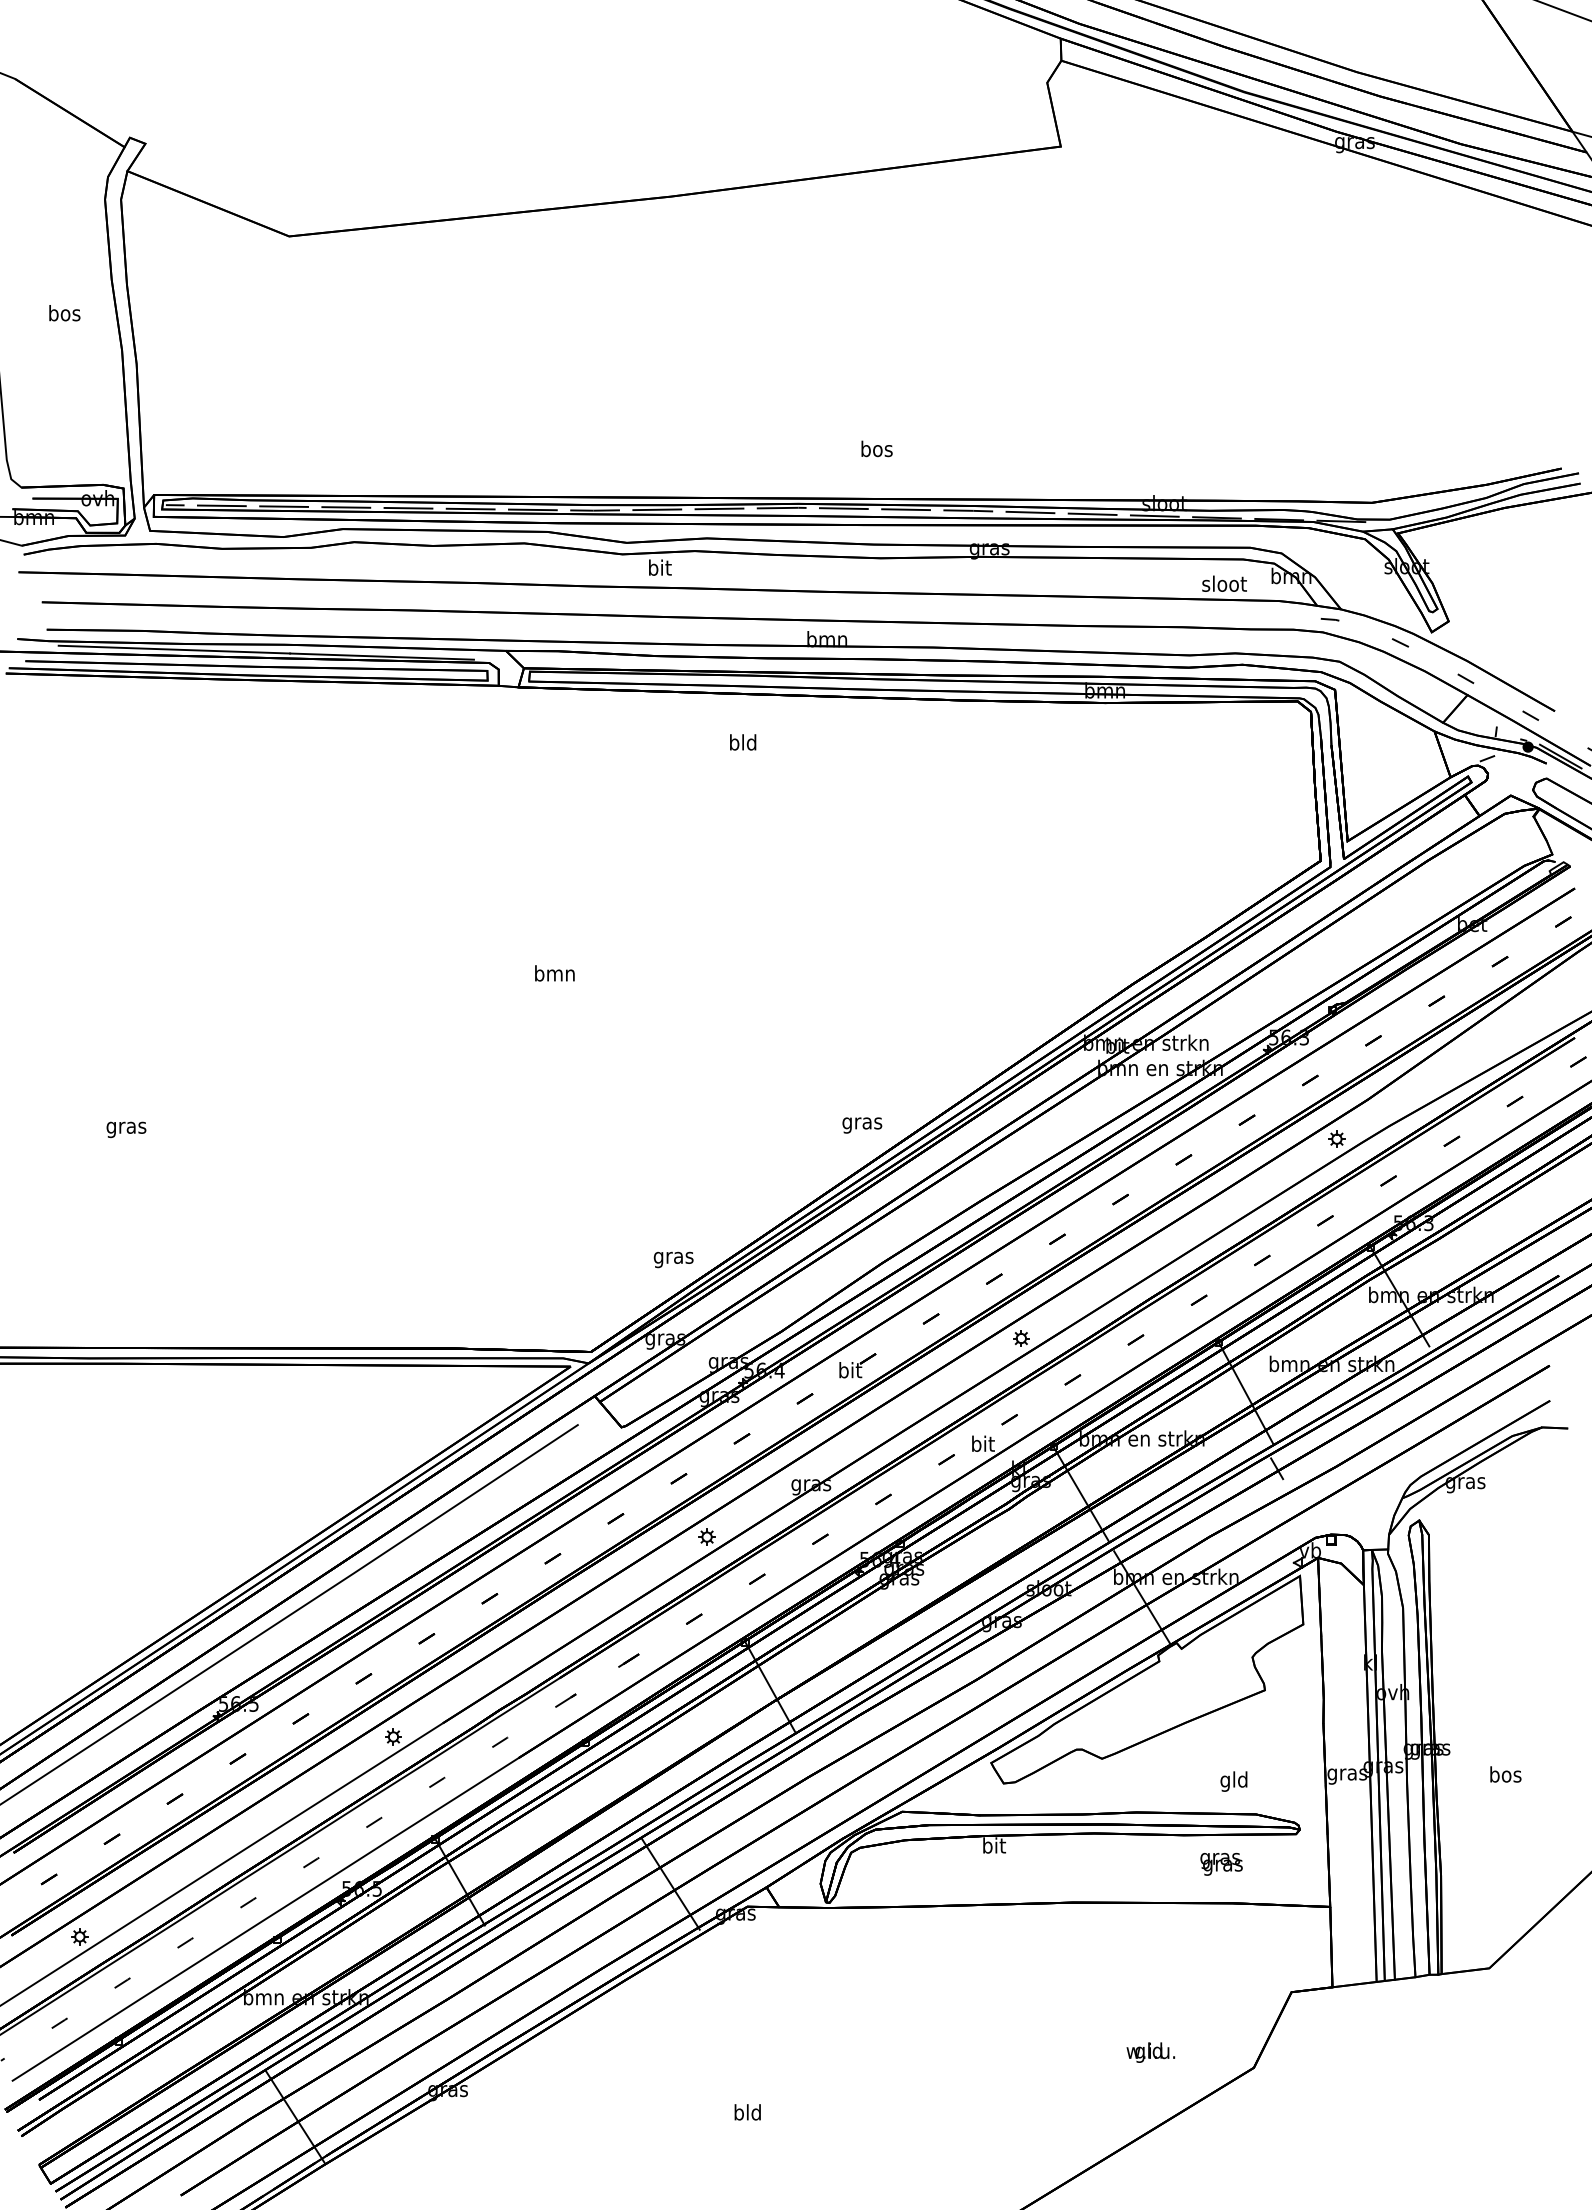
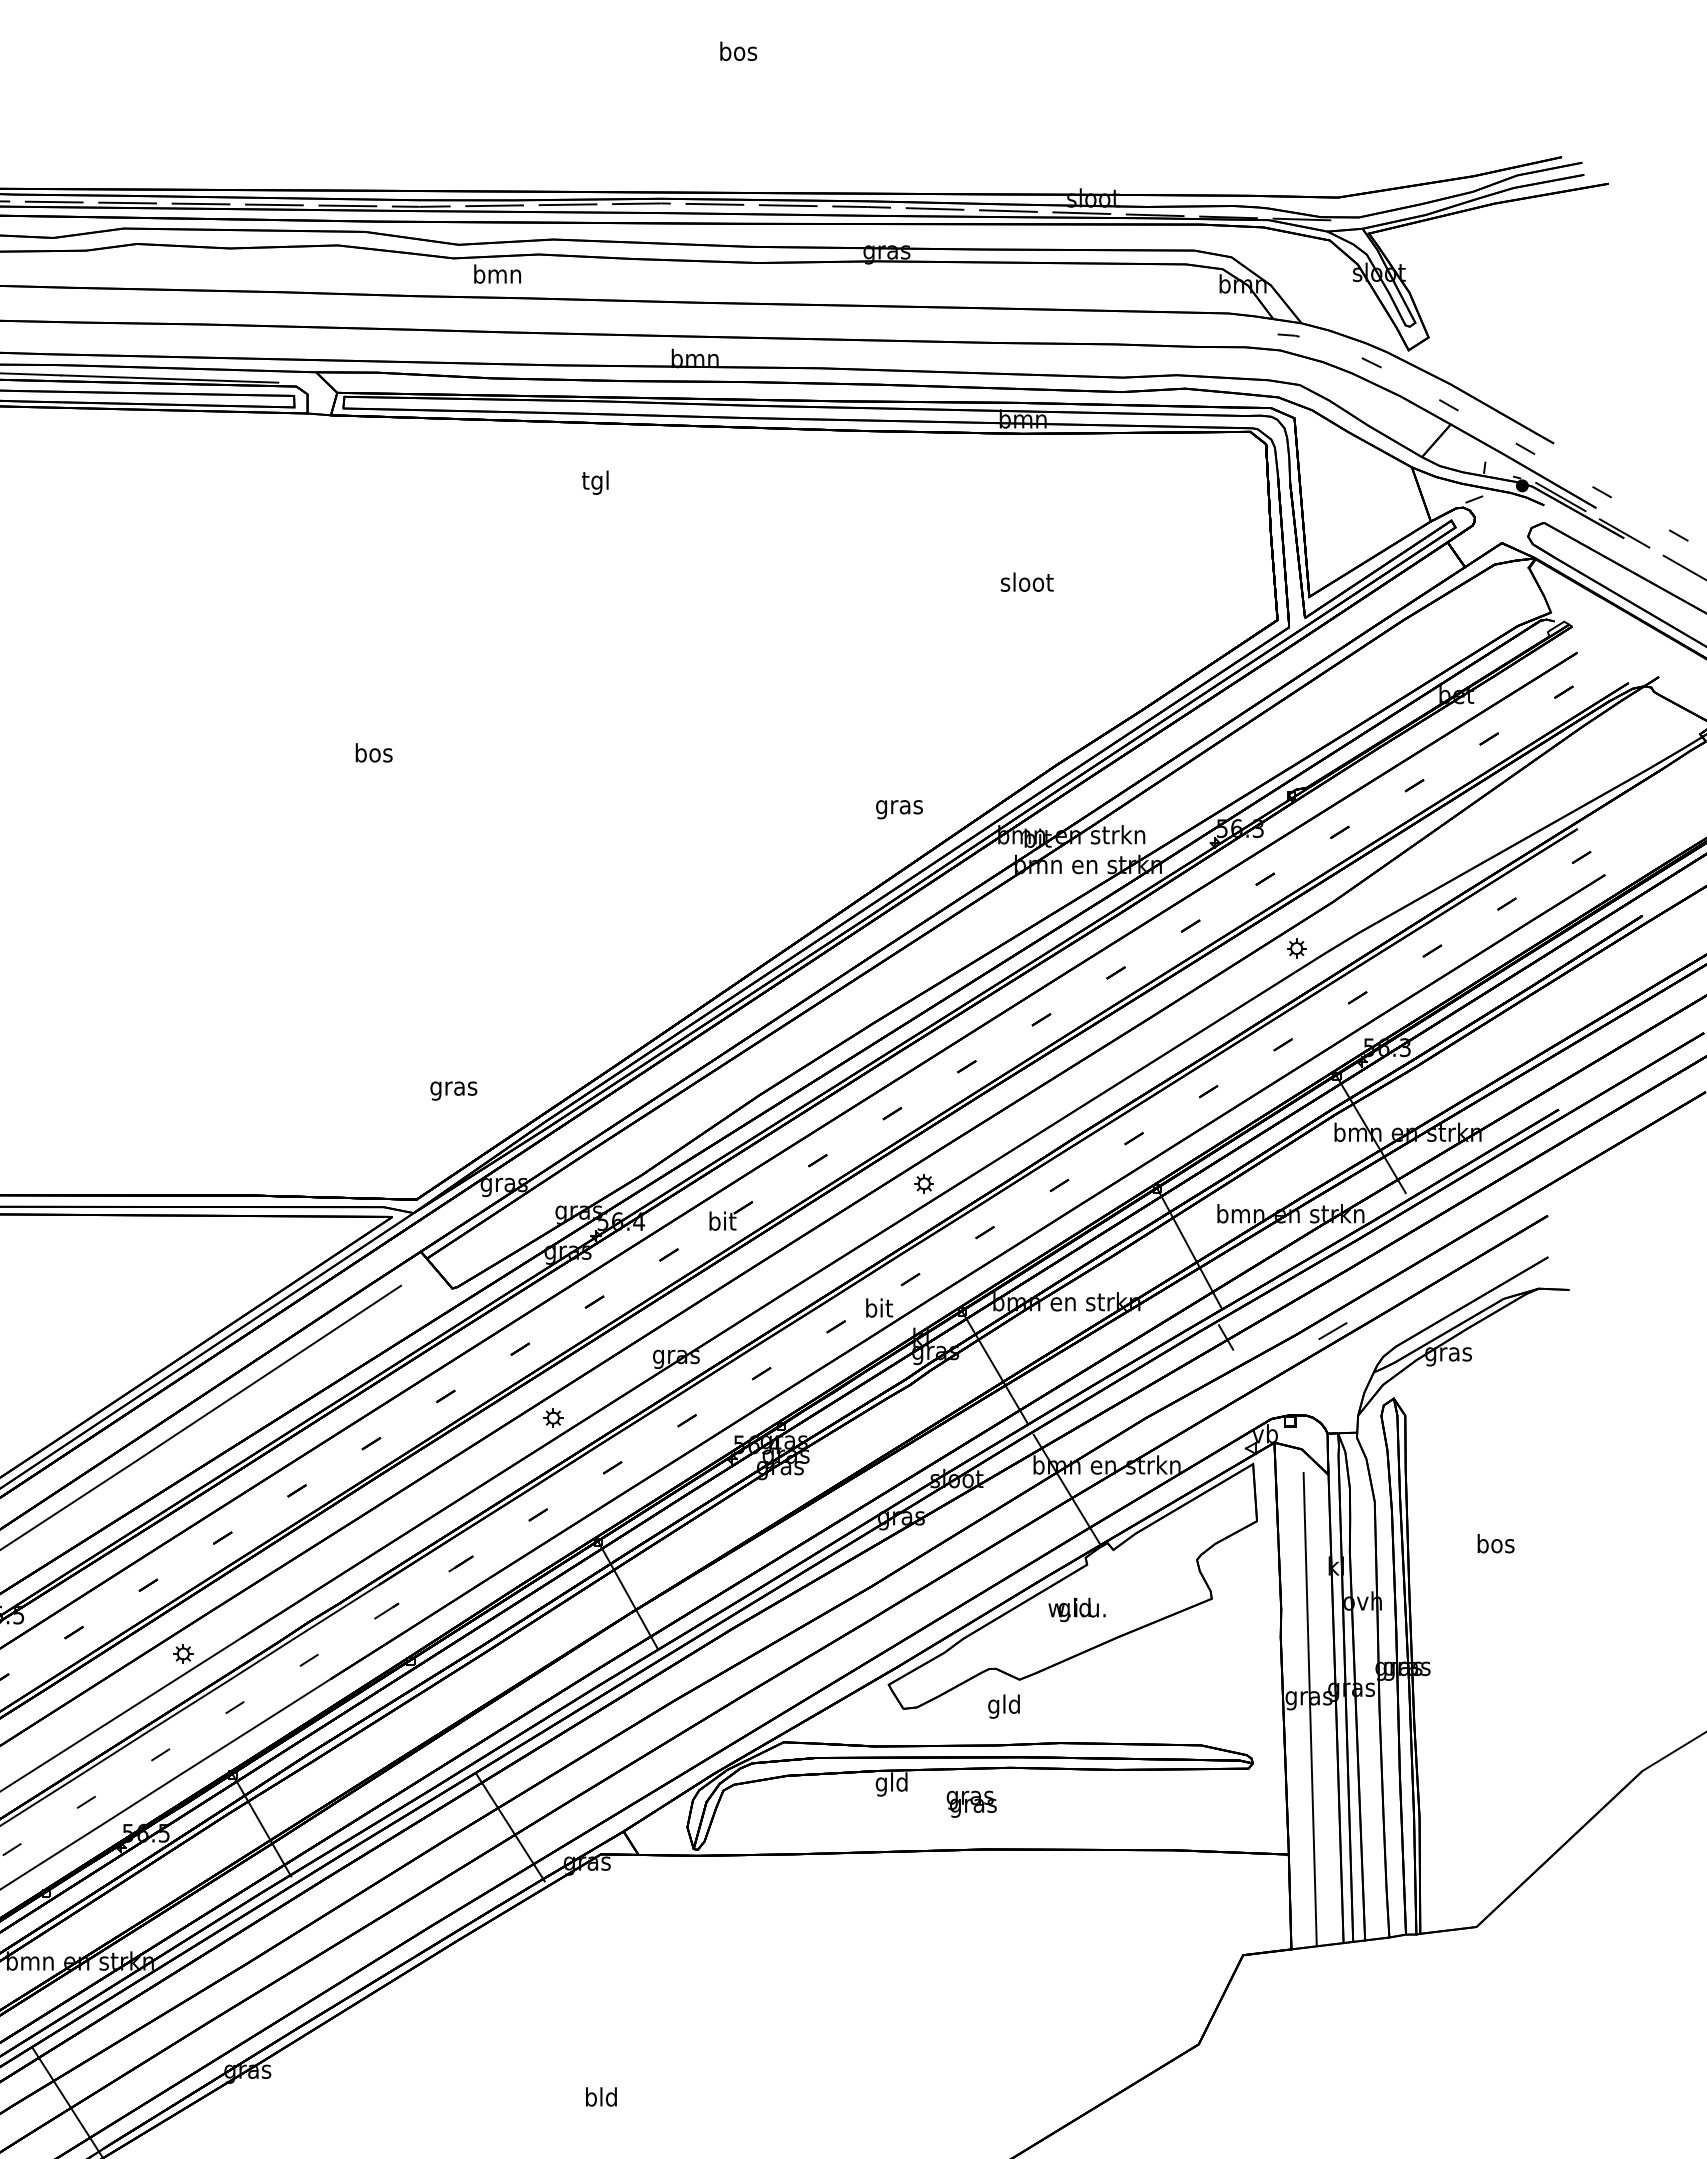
text: (876, 448) -> (738, 50), moved
text: (659, 567) -> (497, 273), bit -> bmn
text: (1224, 583) -> (1027, 581), moved
text: (743, 744) -> (596, 482), bld -> tgl
text: (554, 973) -> (373, 753), bmn -> bos
text: (862, 1125) -> (899, 809), moved
text: (673, 1259) -> (453, 1090), moved
line: (1367, 1463) -> (1332, 1331), added
text: (1505, 1774) -> (1495, 1543), moved
text: (1233, 1781) -> (1003, 1706), moved
line: (1347, 1783) -> (1309, 1708), added
text: (993, 1847) -> (891, 1784), bit -> gld
text: (1221, 1864) -> (971, 1804), moved
text: (1150, 2052) -> (1076, 1609), moved

